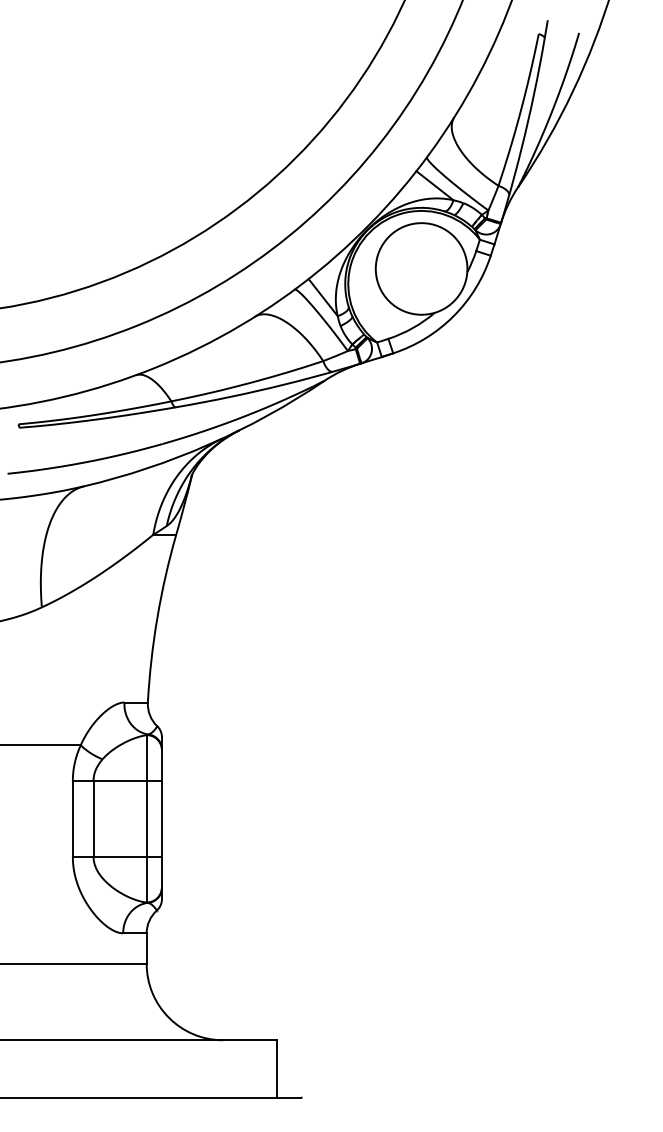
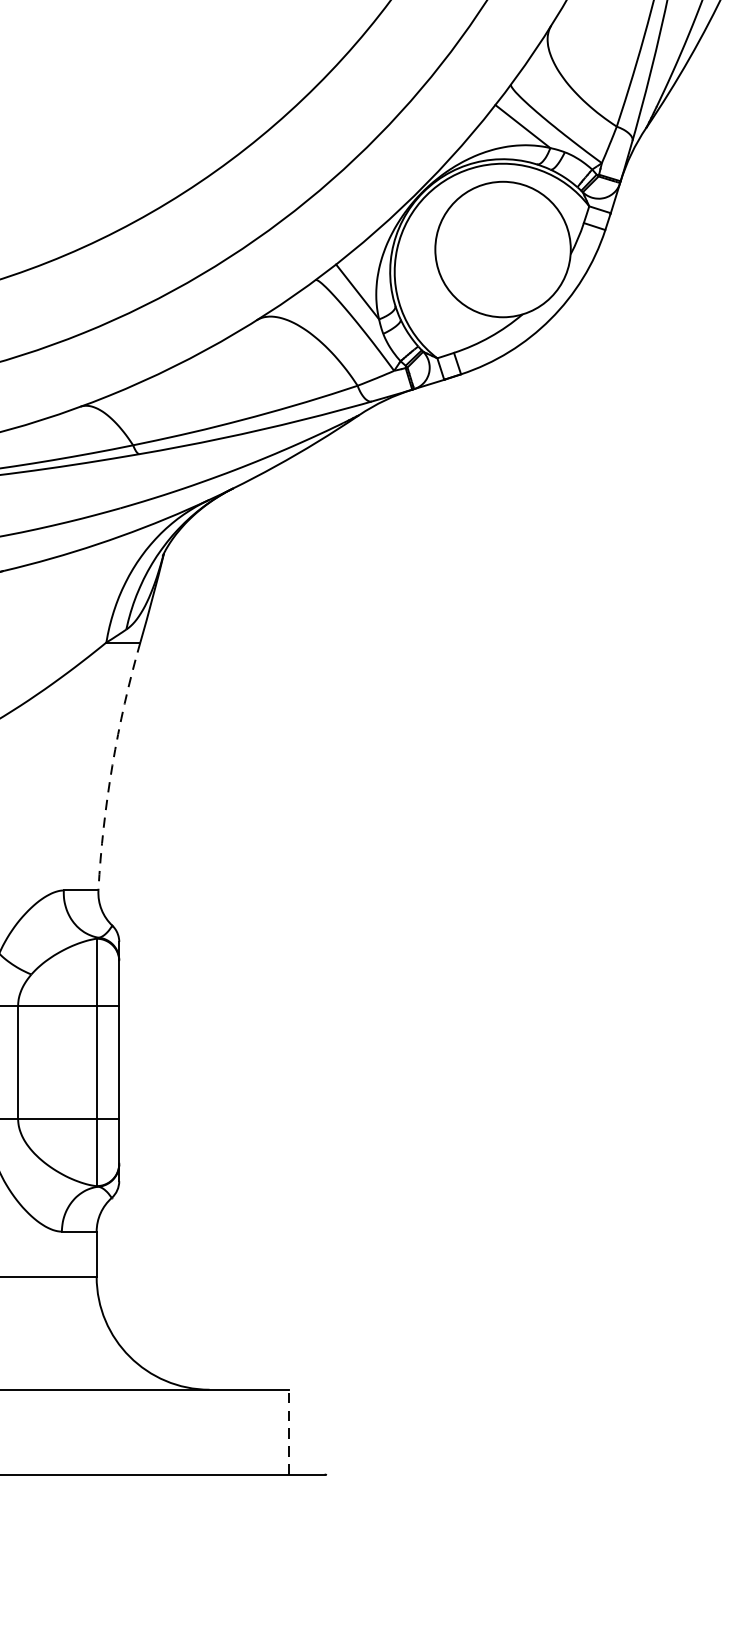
arc: (157, 617) -> (112, 764), solid -> dashed
line: (276, 1068) -> (288, 1431), solid -> dashed

